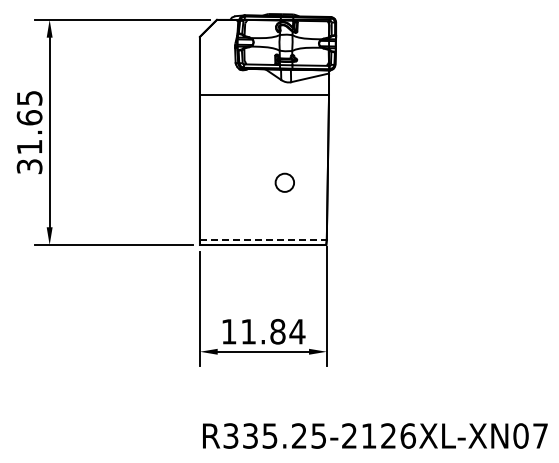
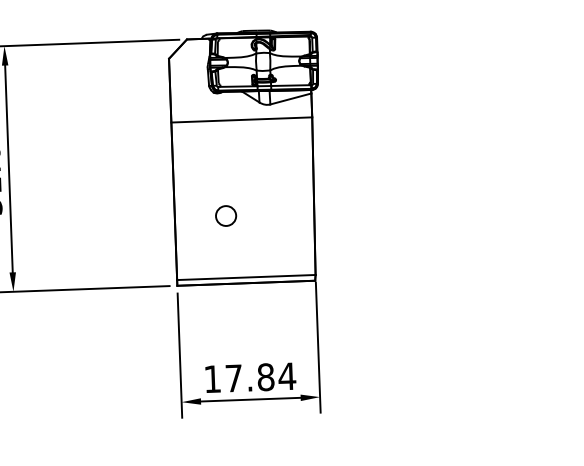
part: (284, 182) -> (225, 215), moved
line: (263, 239) -> (246, 277), dashed -> solid
text: (248, 331) -> (233, 378), 11.84 -> 17.84

